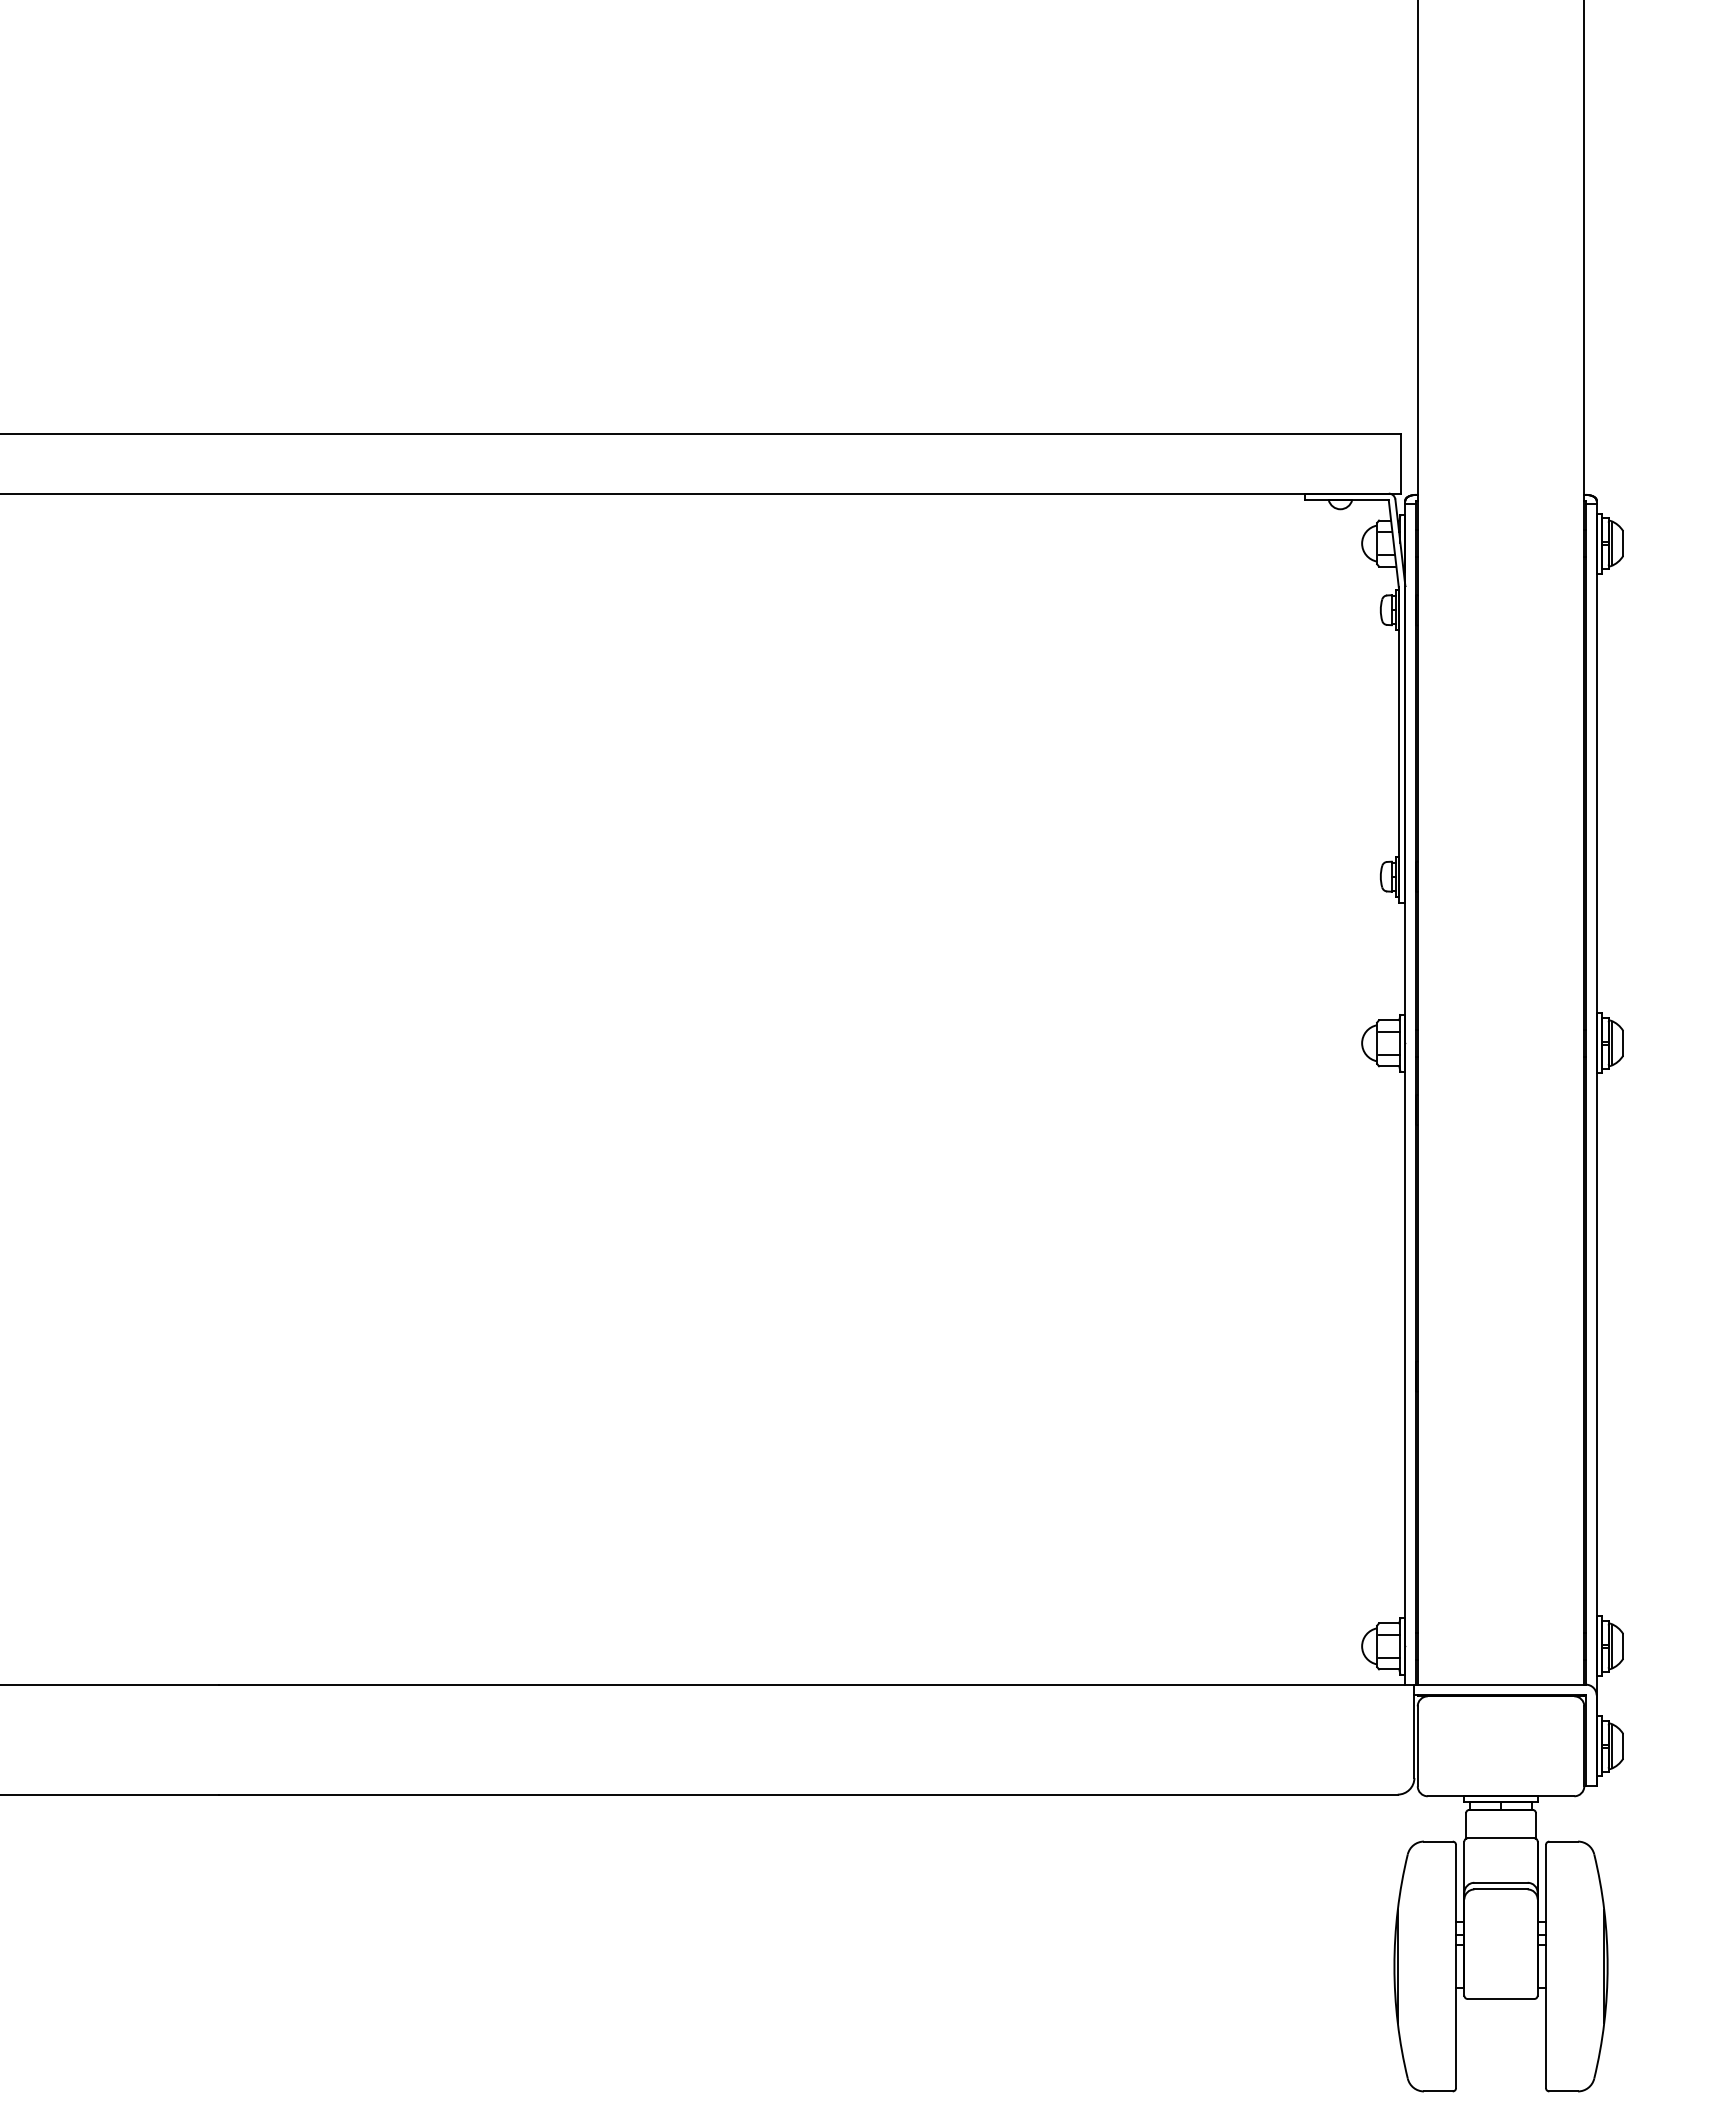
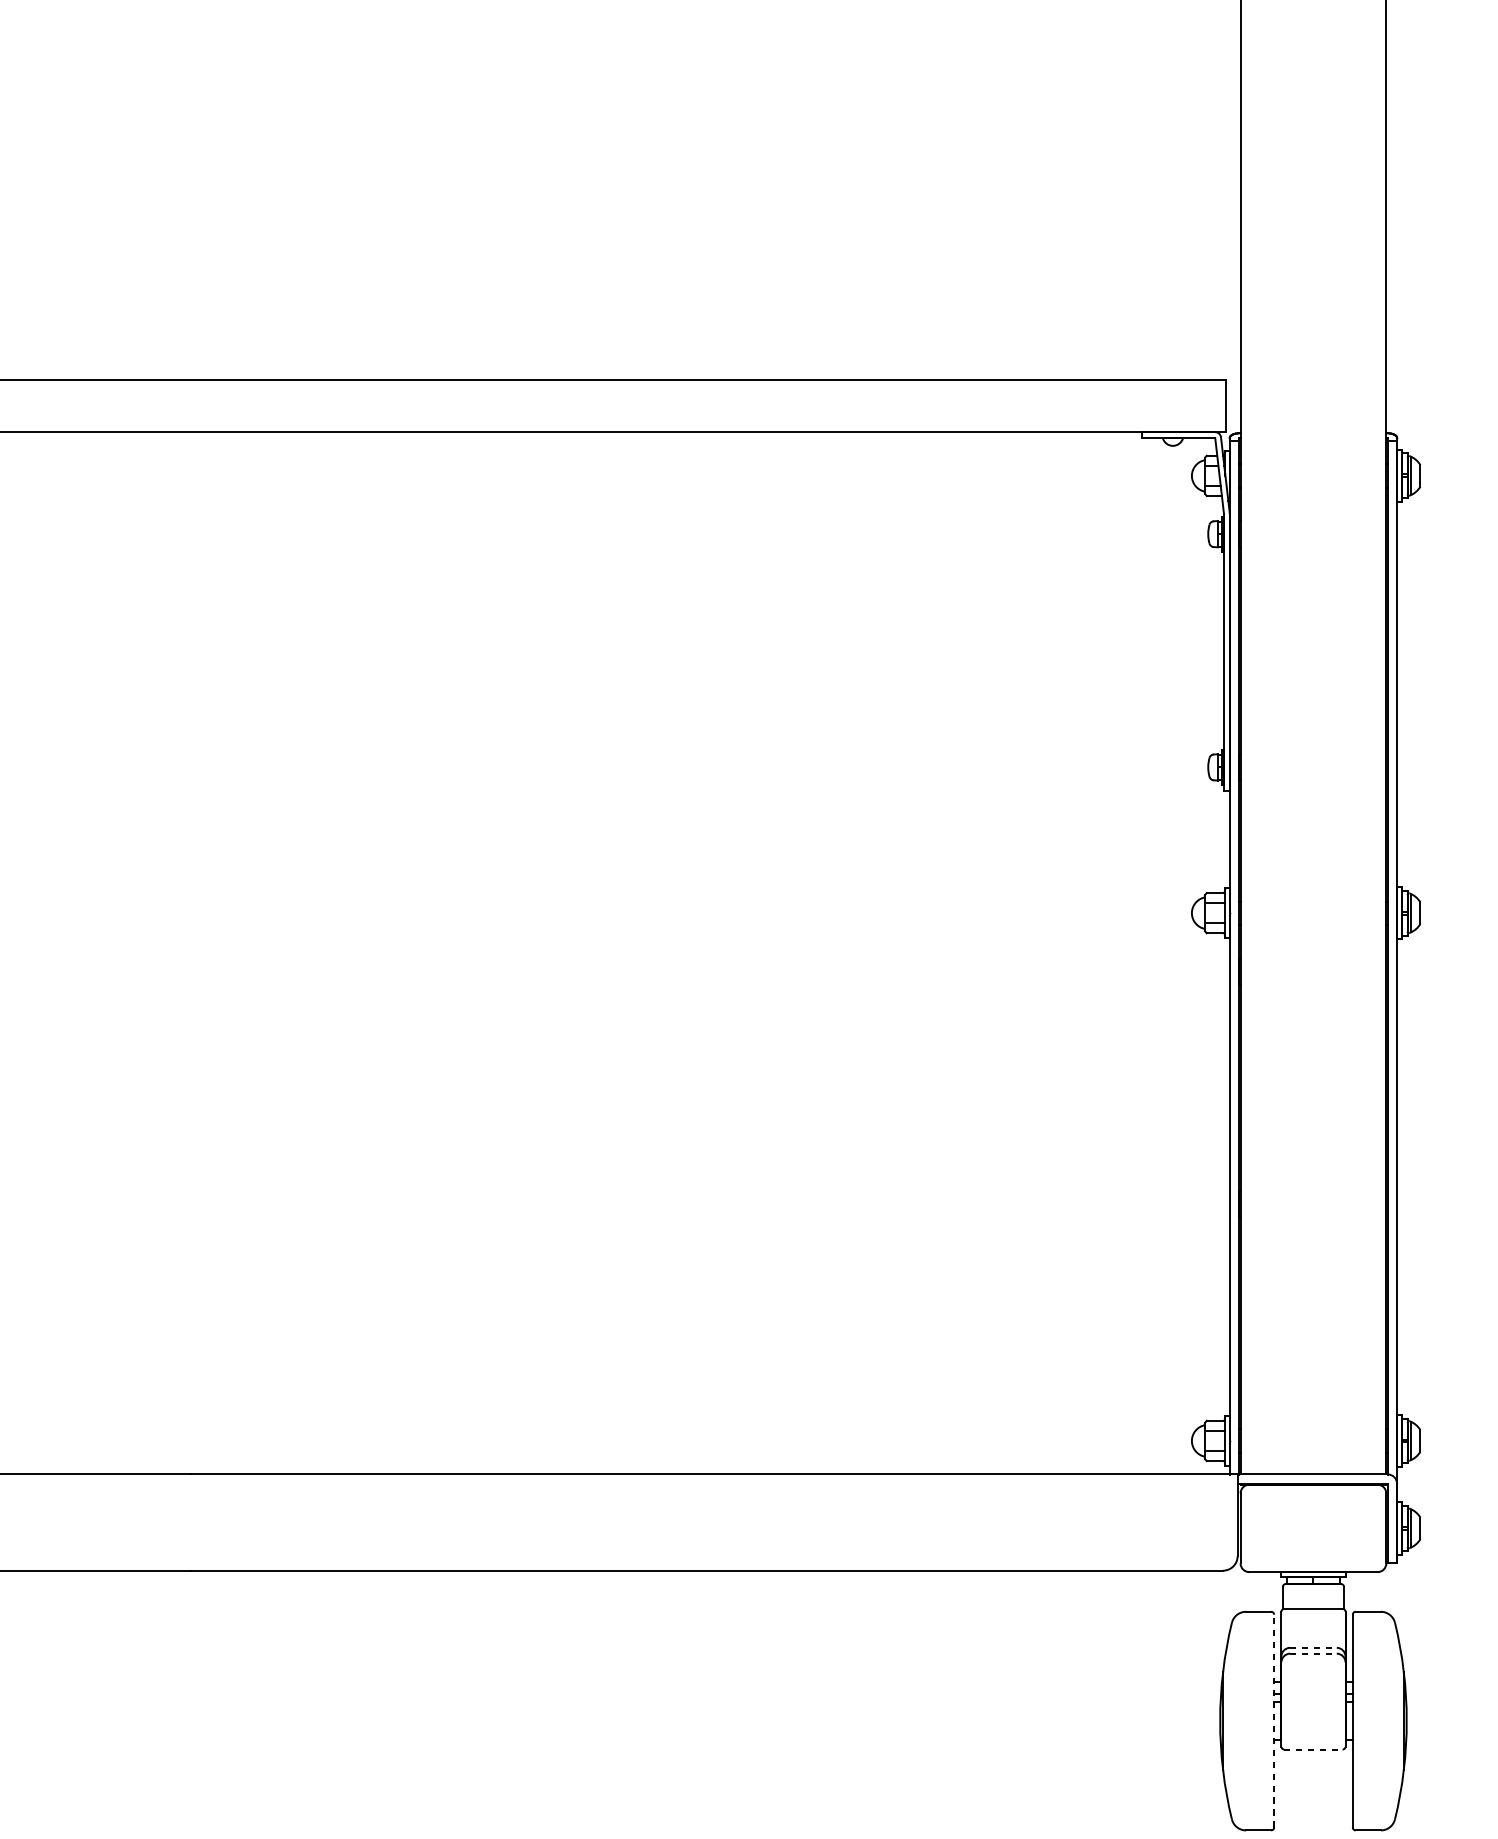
line: (1501, 1882) -> (1313, 1647), solid -> dashed
line: (1501, 1889) -> (1313, 1653), solid -> dashed
line: (1456, 1966) -> (1274, 1721), solid -> dashed
line: (1501, 1999) -> (1313, 1749), solid -> dashed

